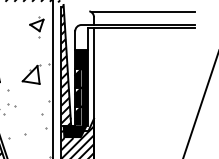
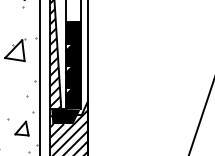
part: (36, 141) -> (21, 128), added

